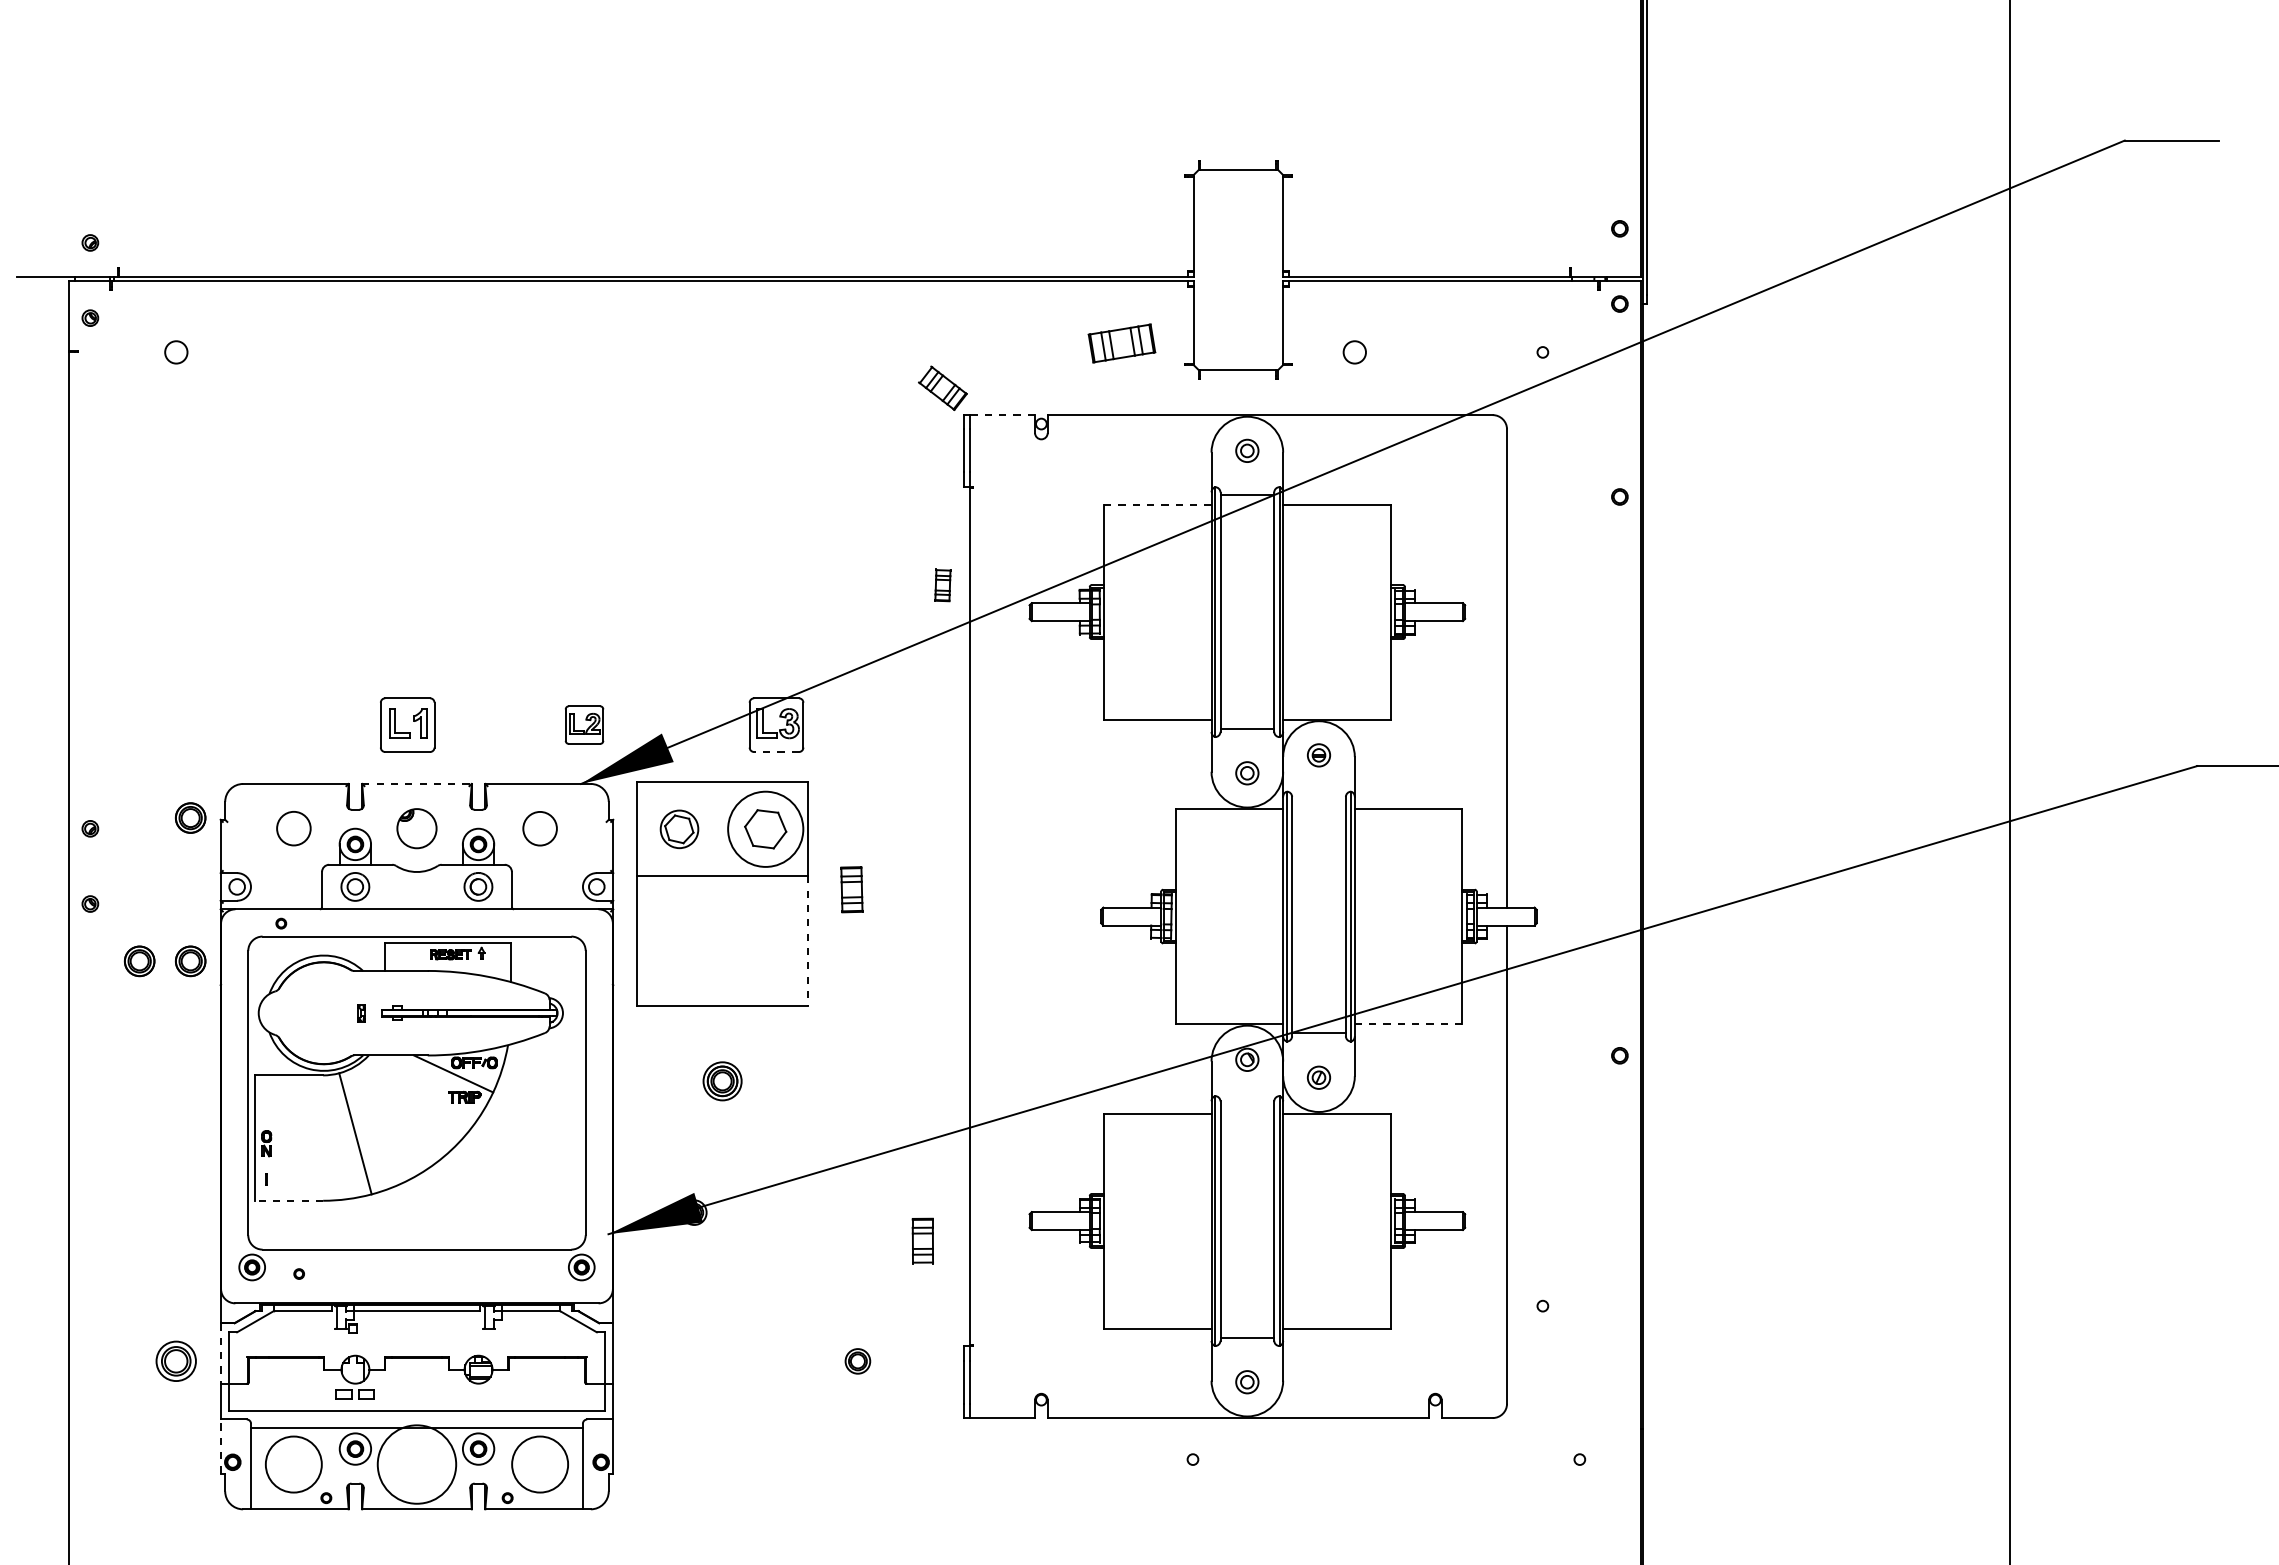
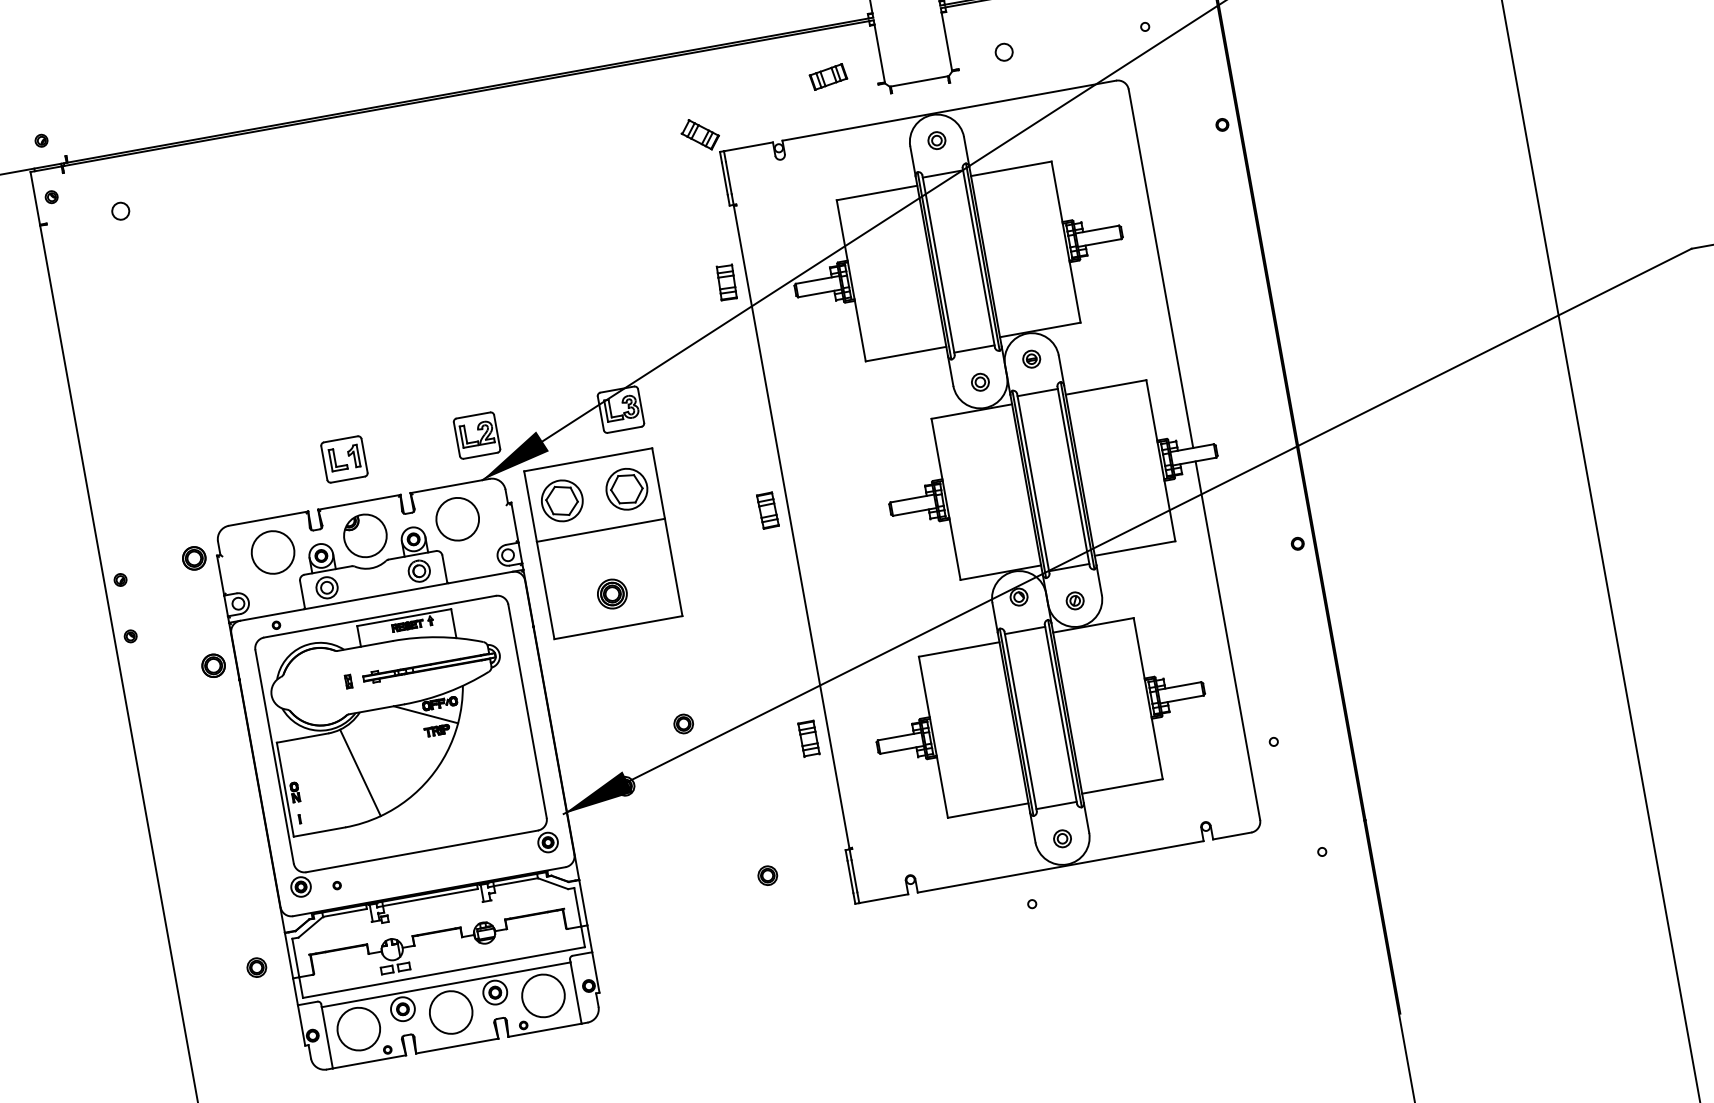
part: (1121, 343) -> (828, 77), size x0.71
line: (1003, 415) -> (749, 146), dashed -> solid
line: (1157, 504) -> (876, 192), dashed -> solid
part: (942, 585) -> (726, 282), size x1.43
part: (584, 724) -> (476, 435), size x1.43
line: (776, 752) -> (624, 430), dashed -> solid
line: (416, 783) -> (358, 502), dashed -> solid
line: (1318, 799) -> (1037, 392), added
circle: (293, 828) -> (272, 552), size x1.67
part: (416, 828) -> (365, 535), size x1.43
circle: (540, 828) -> (457, 519), size x1.67
part: (679, 829) -> (562, 501), size x1.43
circle: (765, 829) -> (626, 489), size x0.71
part: (851, 889) -> (767, 510), moved
line: (807, 941) -> (673, 567), dashed -> solid
part: (139, 961) -> (175, 672), removed
line: (1408, 1024) -> (1135, 548), dashed -> solid
part: (722, 1081) -> (612, 594), moved
line: (1247, 1104) -> (1025, 630), added
part: (784, 1145) -> (683, 723), added
line: (288, 1200) -> (319, 831), dashed -> solid
part: (922, 1240) -> (808, 738), moved
line: (220, 1354) -> (289, 956), dashed -> solid
part: (176, 1361) -> (256, 967), size x0.62
line: (220, 1446) -> (301, 1025), dashed -> solid
circle: (416, 1464) -> (450, 1012), size x0.71

